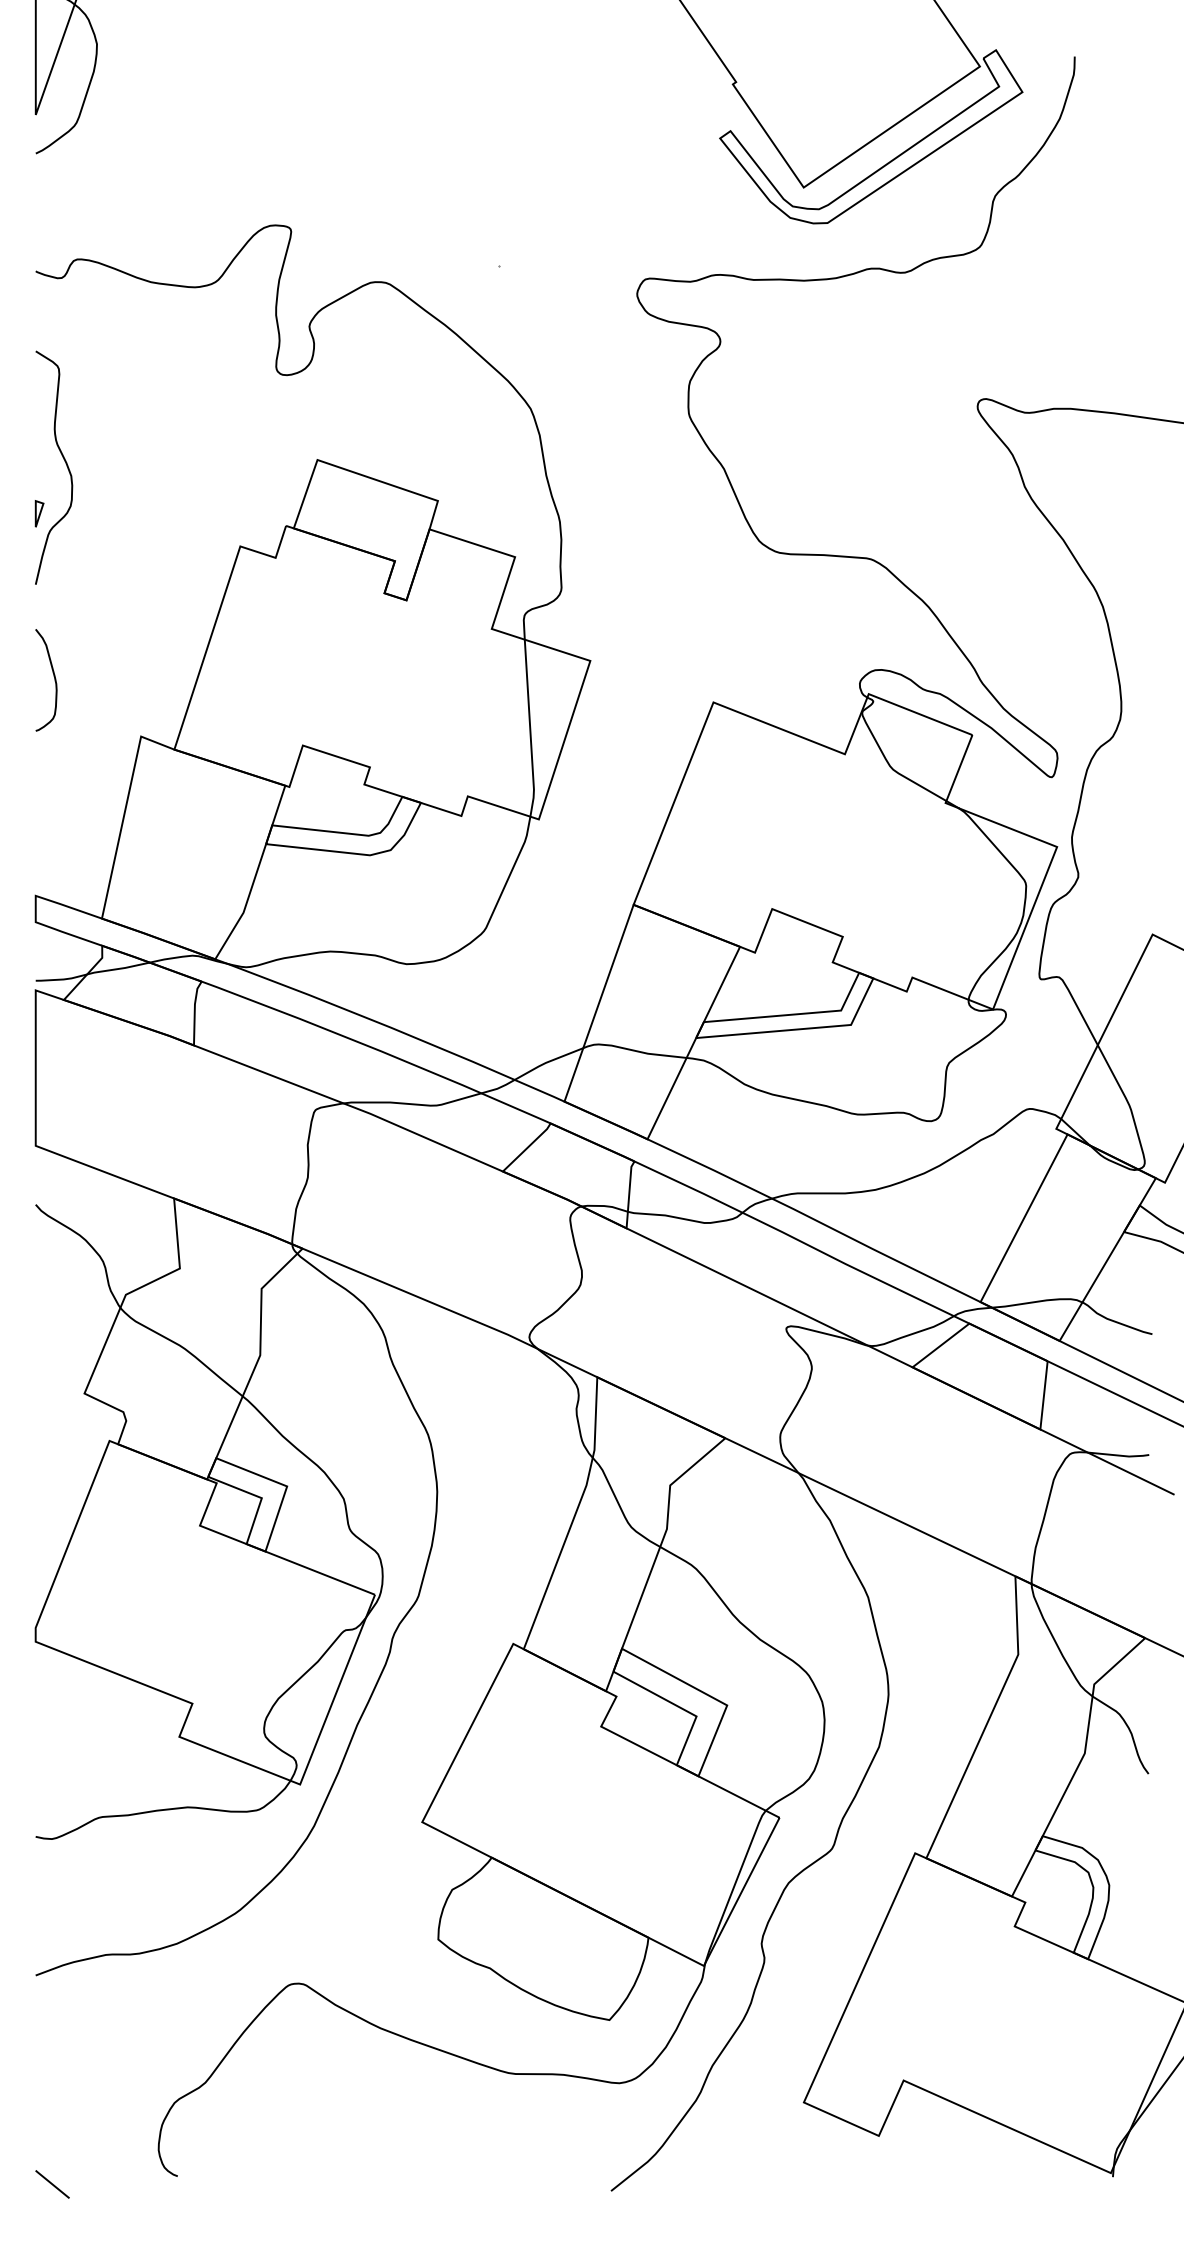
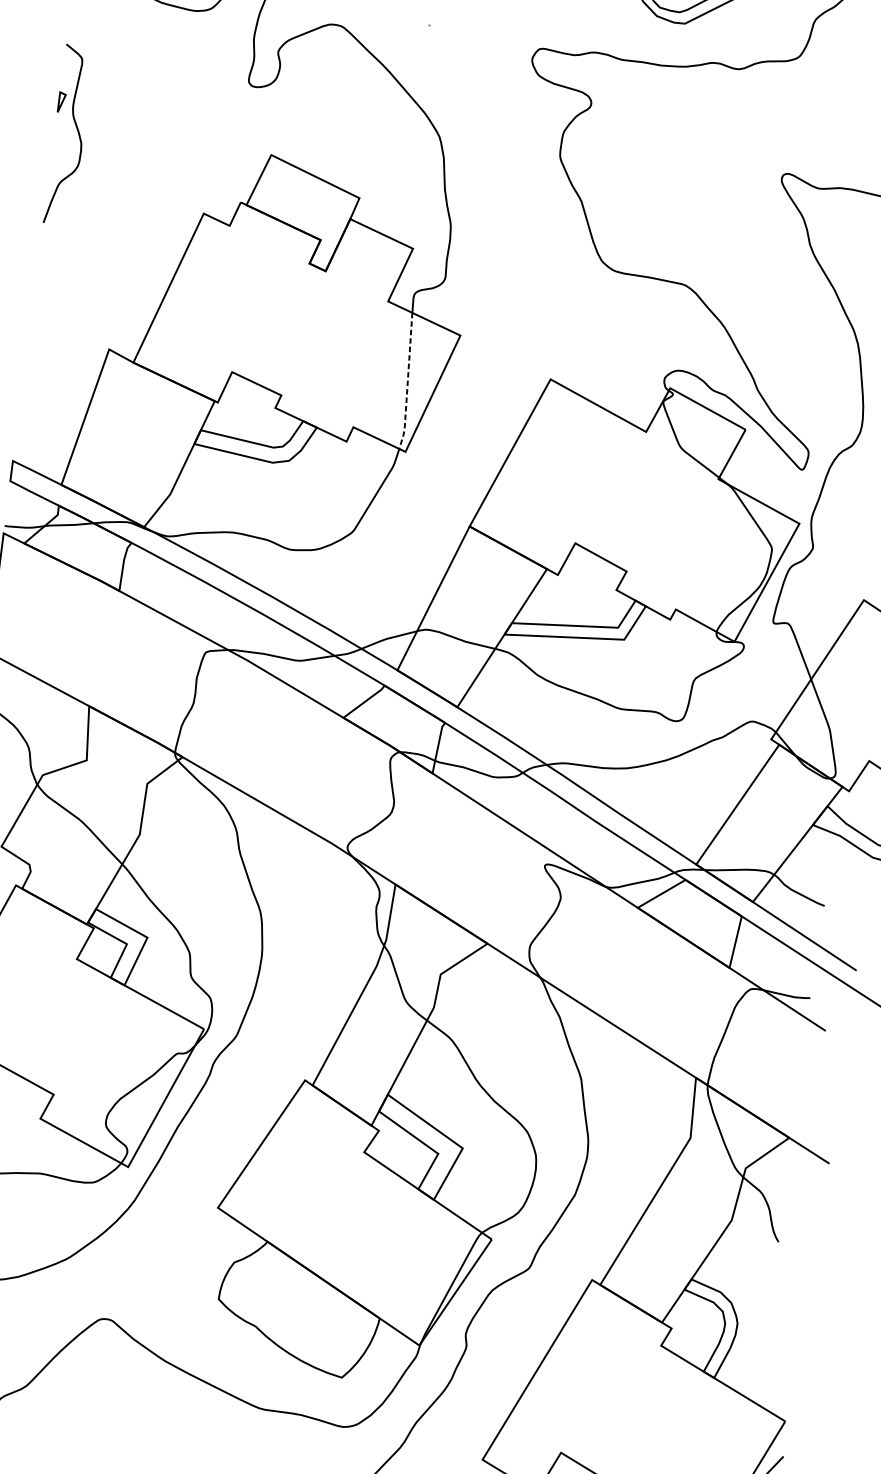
part: (39, 513) -> (61, 102), moved
curve: (54, 680) -> (48, 298), removed
line: (530, 730) -> (407, 382), solid -> dashed

